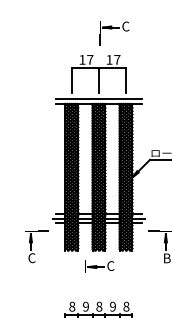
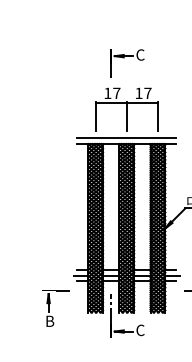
part: (114, 33) -> (127, 63), moved
line: (85, 247) -> (111, 309), added
text: (31, 258) -> (49, 321), C -> B

